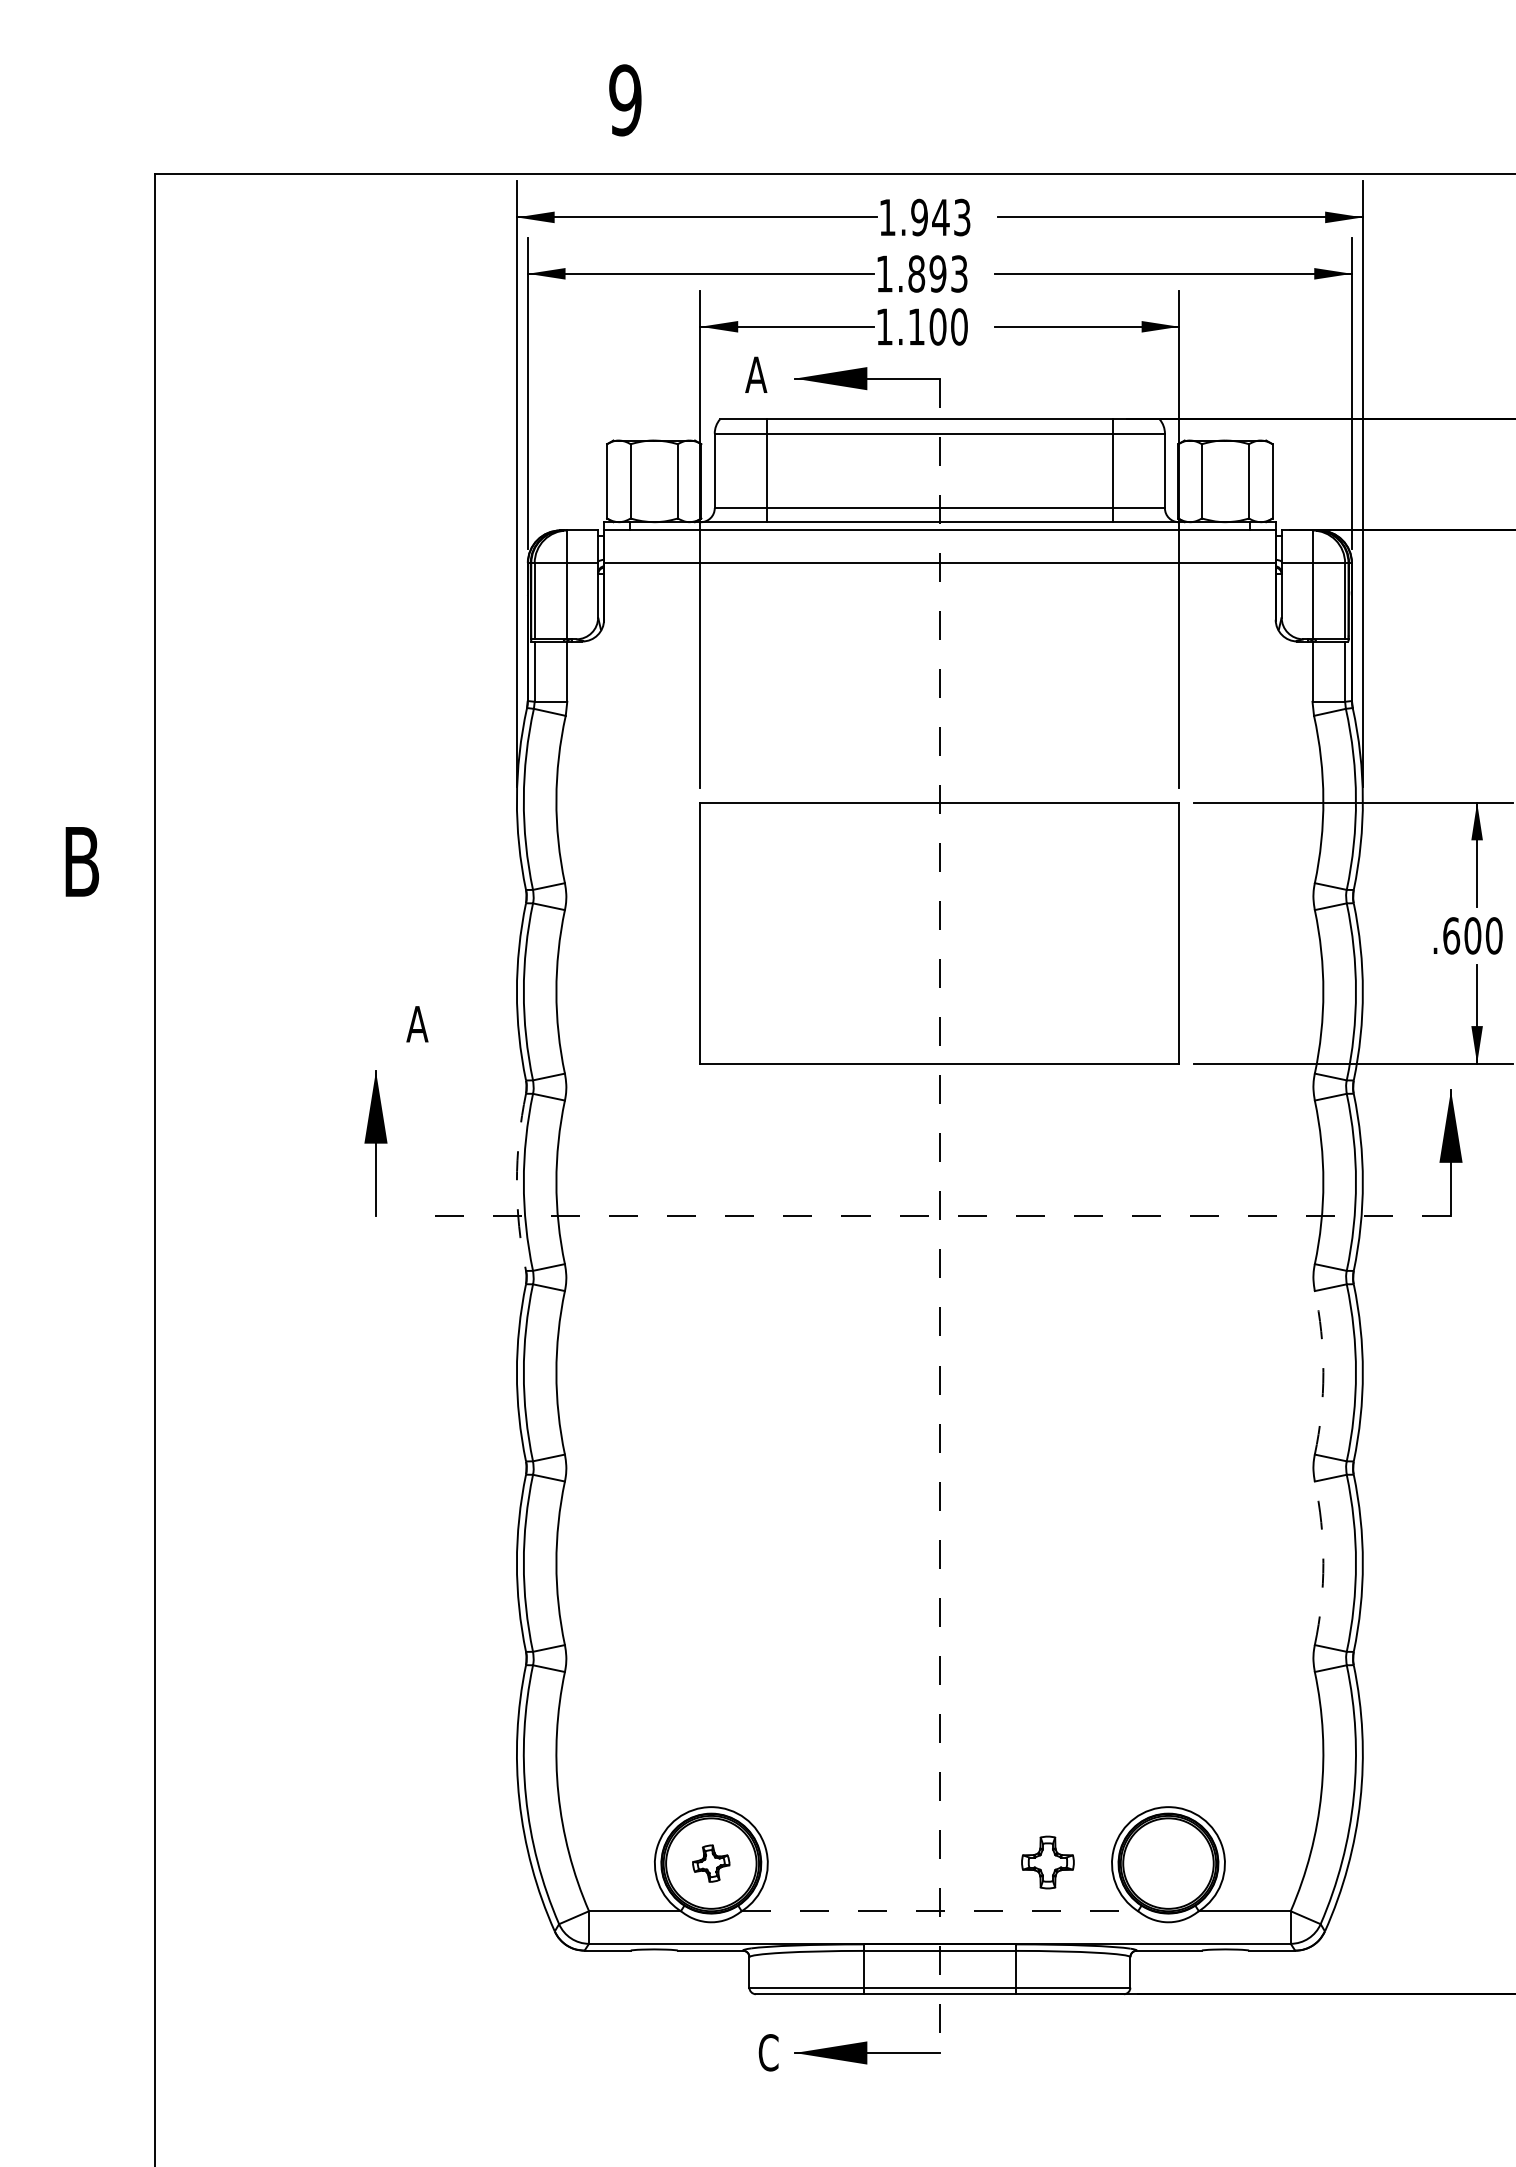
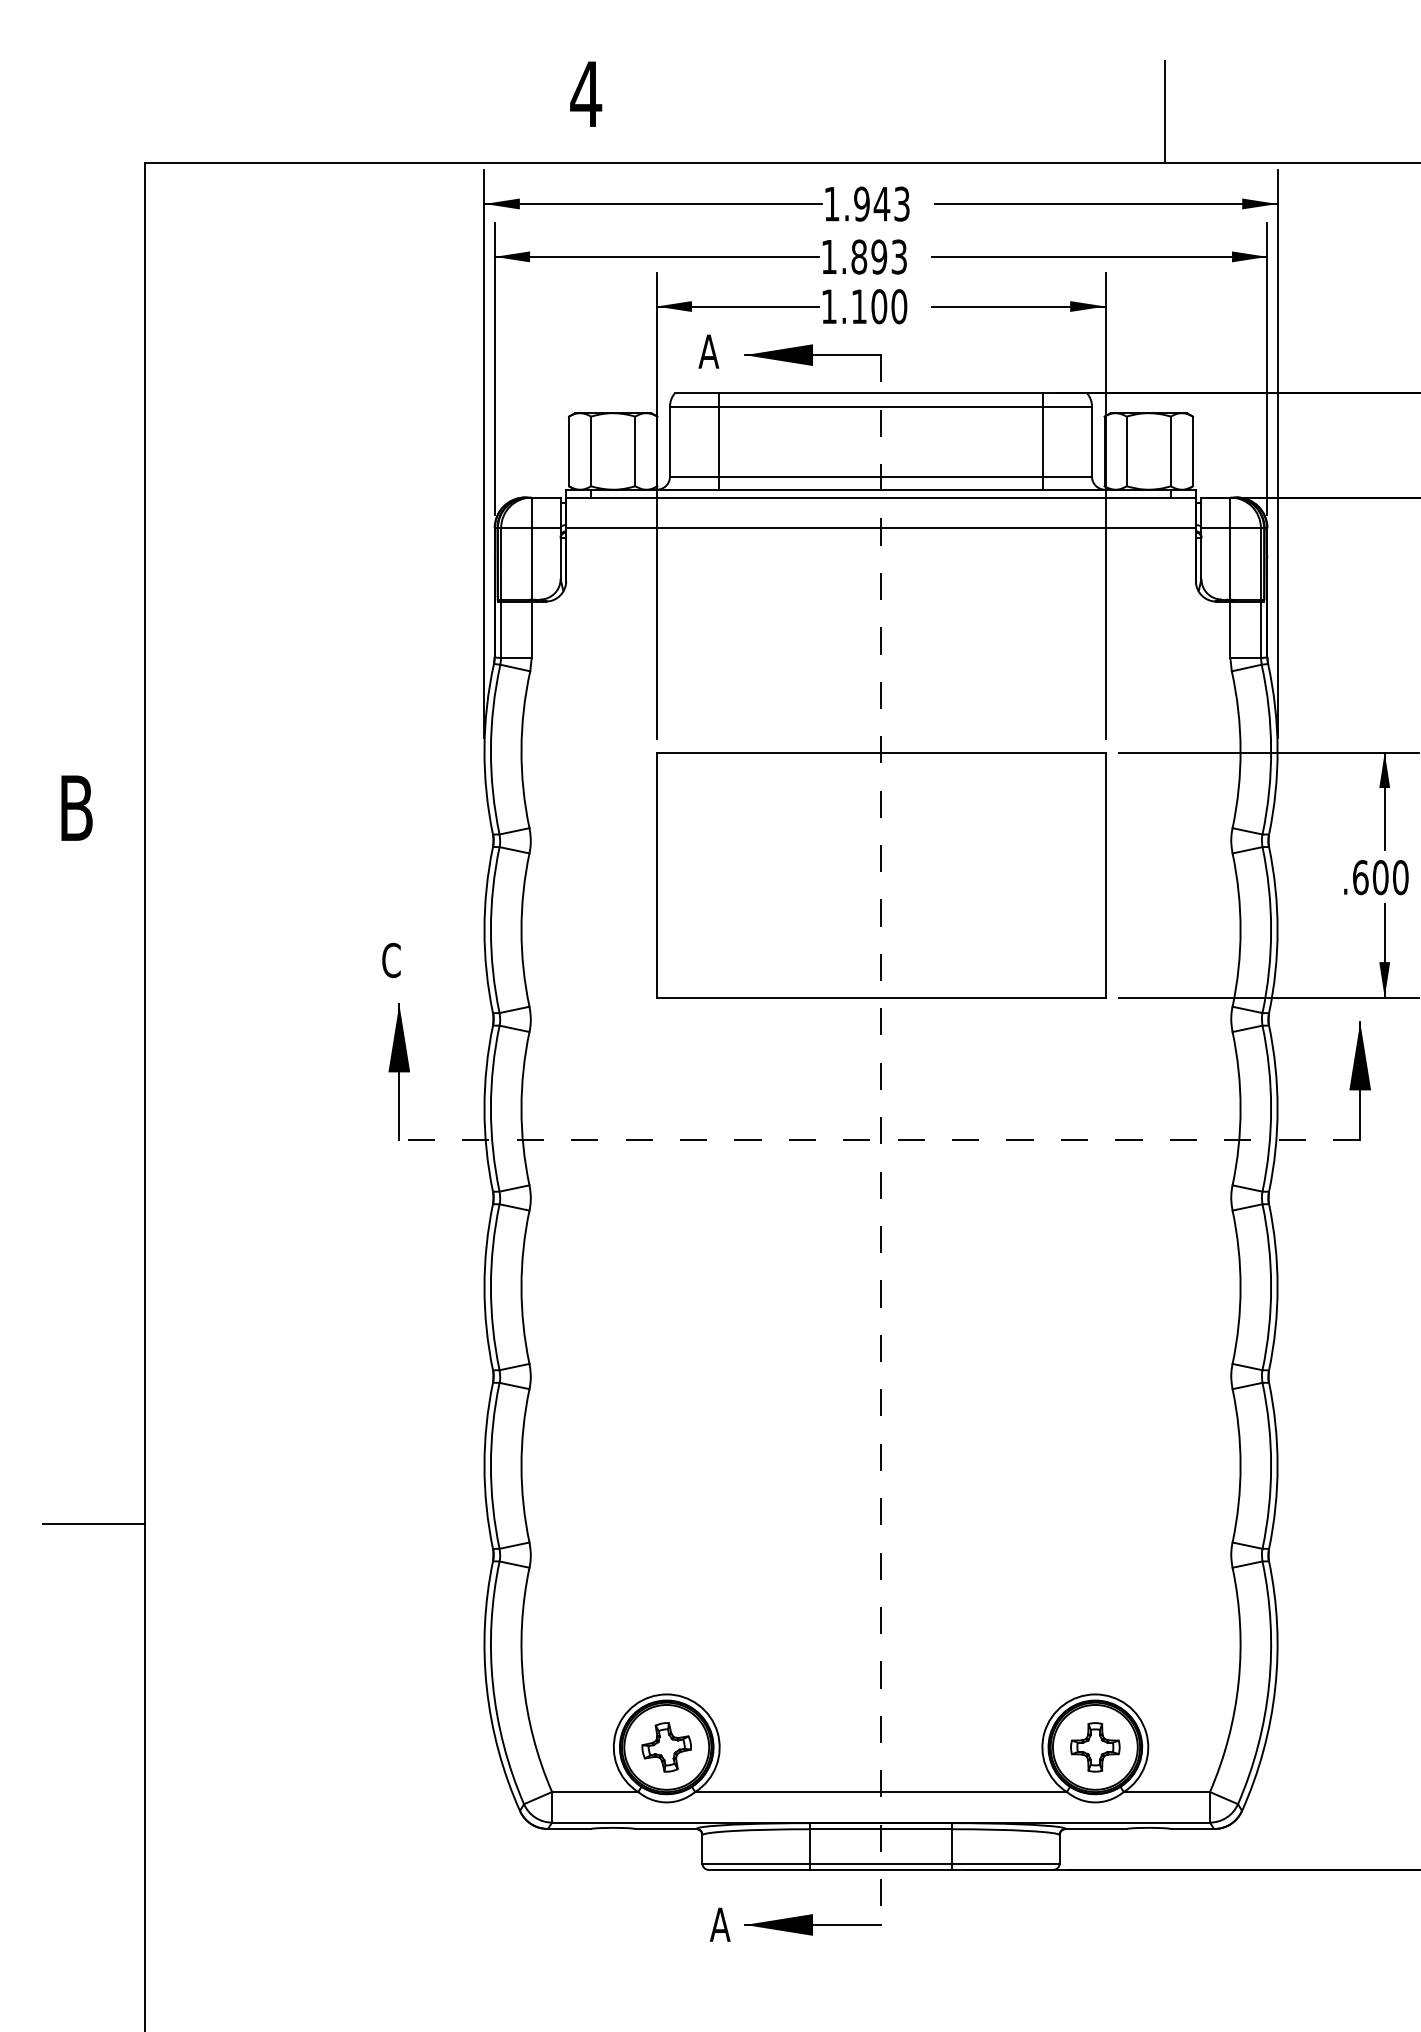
text: (625, 100) -> (586, 94), 9 -> 4
line: (1243, 118) -> (1165, 111), added
text: (416, 1024) -> (390, 960), A -> C
part: (375, 1142) -> (398, 1071), moved
arc: (516, 1182) -> (484, 1108), dashed -> solid
arc: (1323, 1373) -> (1240, 1287), dashed -> solid
arc: (1323, 1562) -> (1240, 1465), dashed -> solid
line: (99, 1624) -> (93, 1523), added
part: (1048, 1862) -> (1095, 1747), moved
part: (711, 1863) -> (666, 1747), size x1.43
line: (940, 1911) -> (881, 1792), dashed -> solid
text: (767, 2052) -> (719, 1924), C -> A

